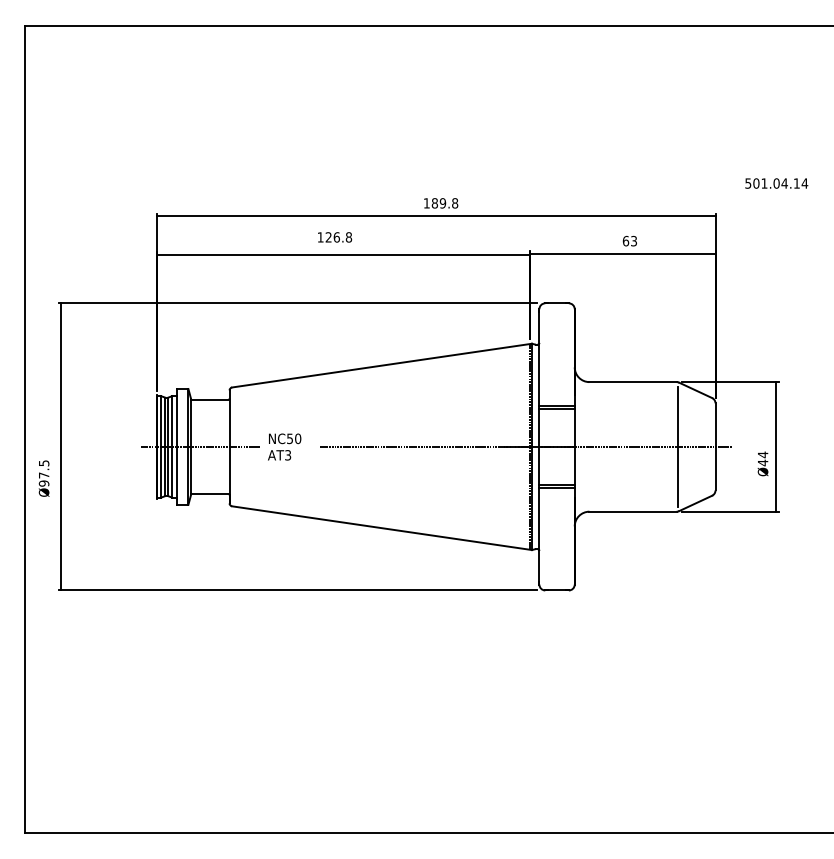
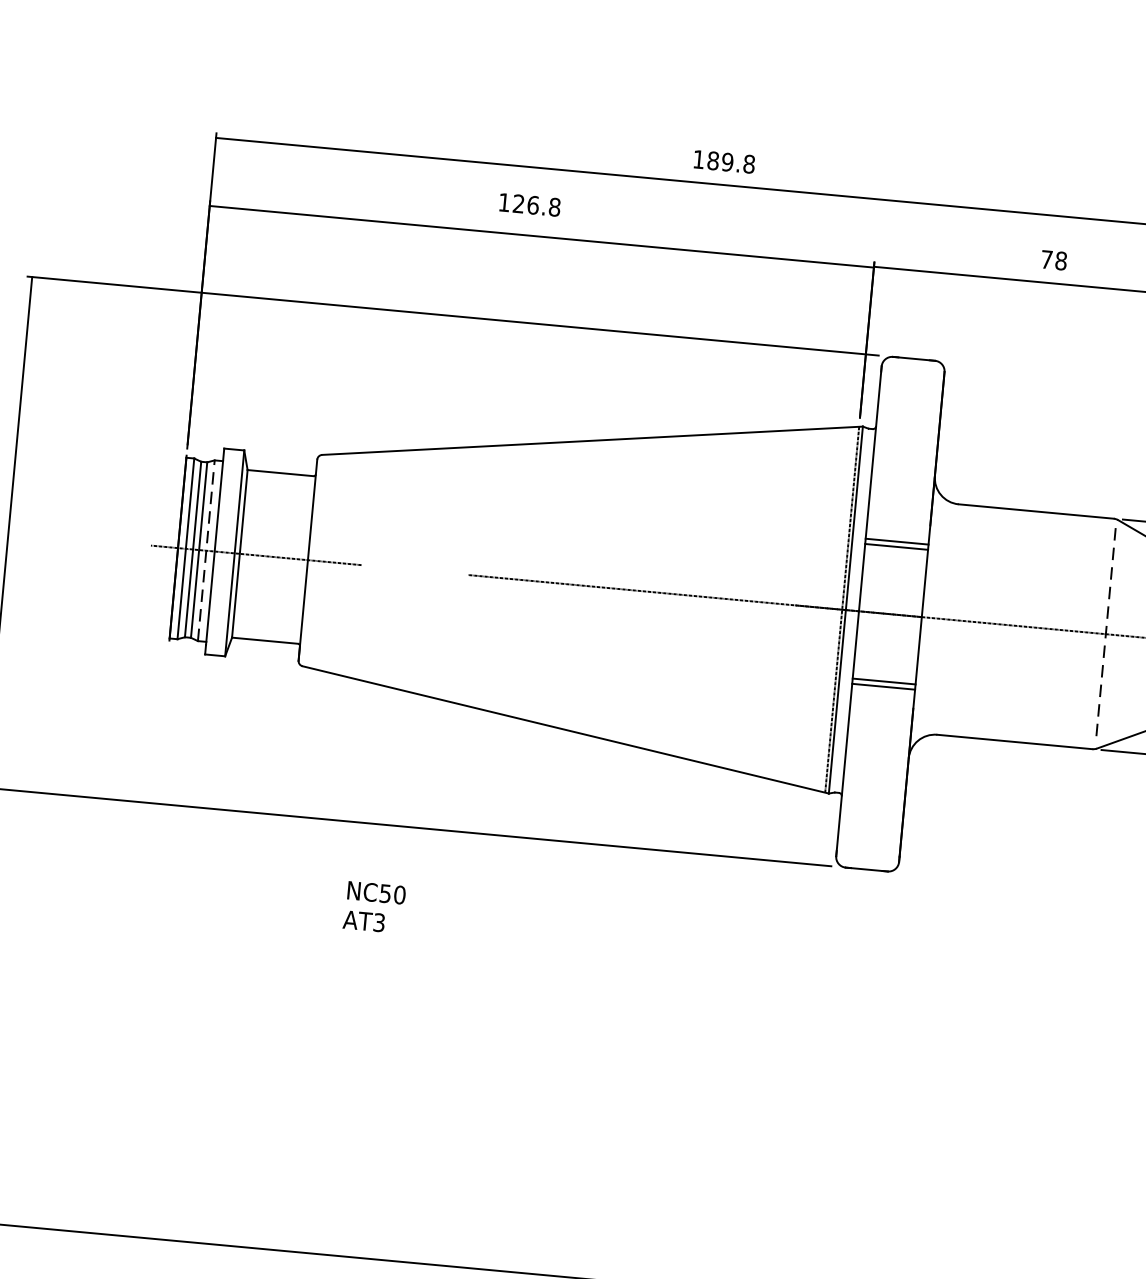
text: (629, 240) -> (1053, 259), 63 -> 78
line: (172, 446) -> (206, 550), solid -> dashed
text: (284, 446) -> (374, 906), moved
line: (678, 447) -> (1106, 635), solid -> dashed

